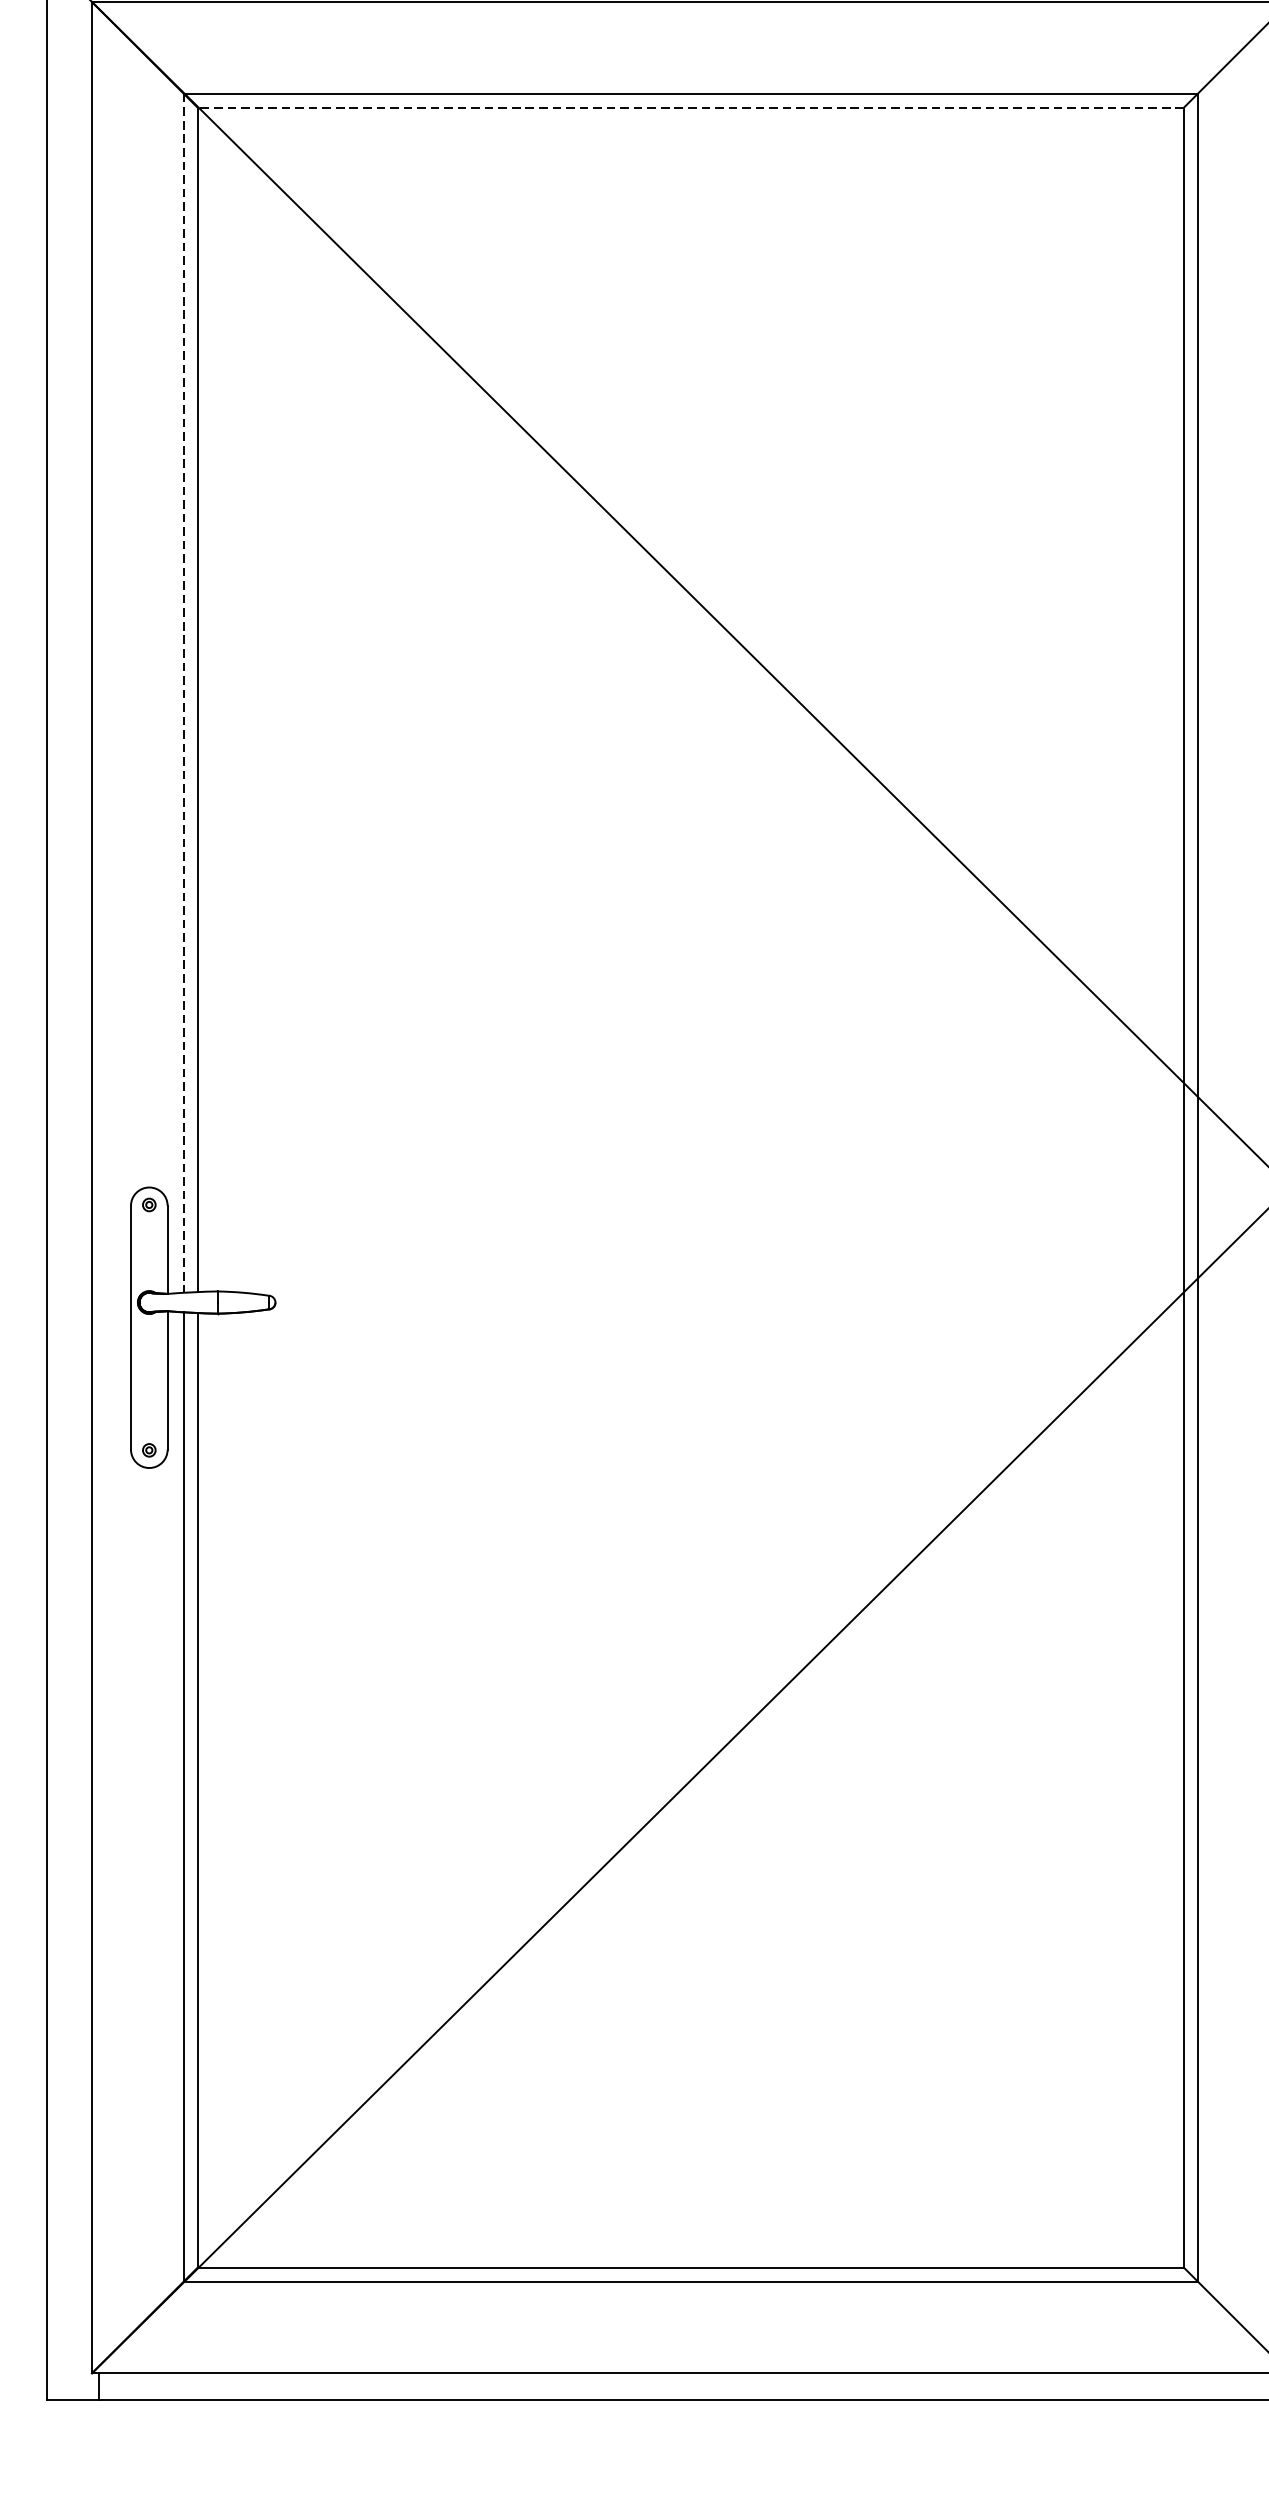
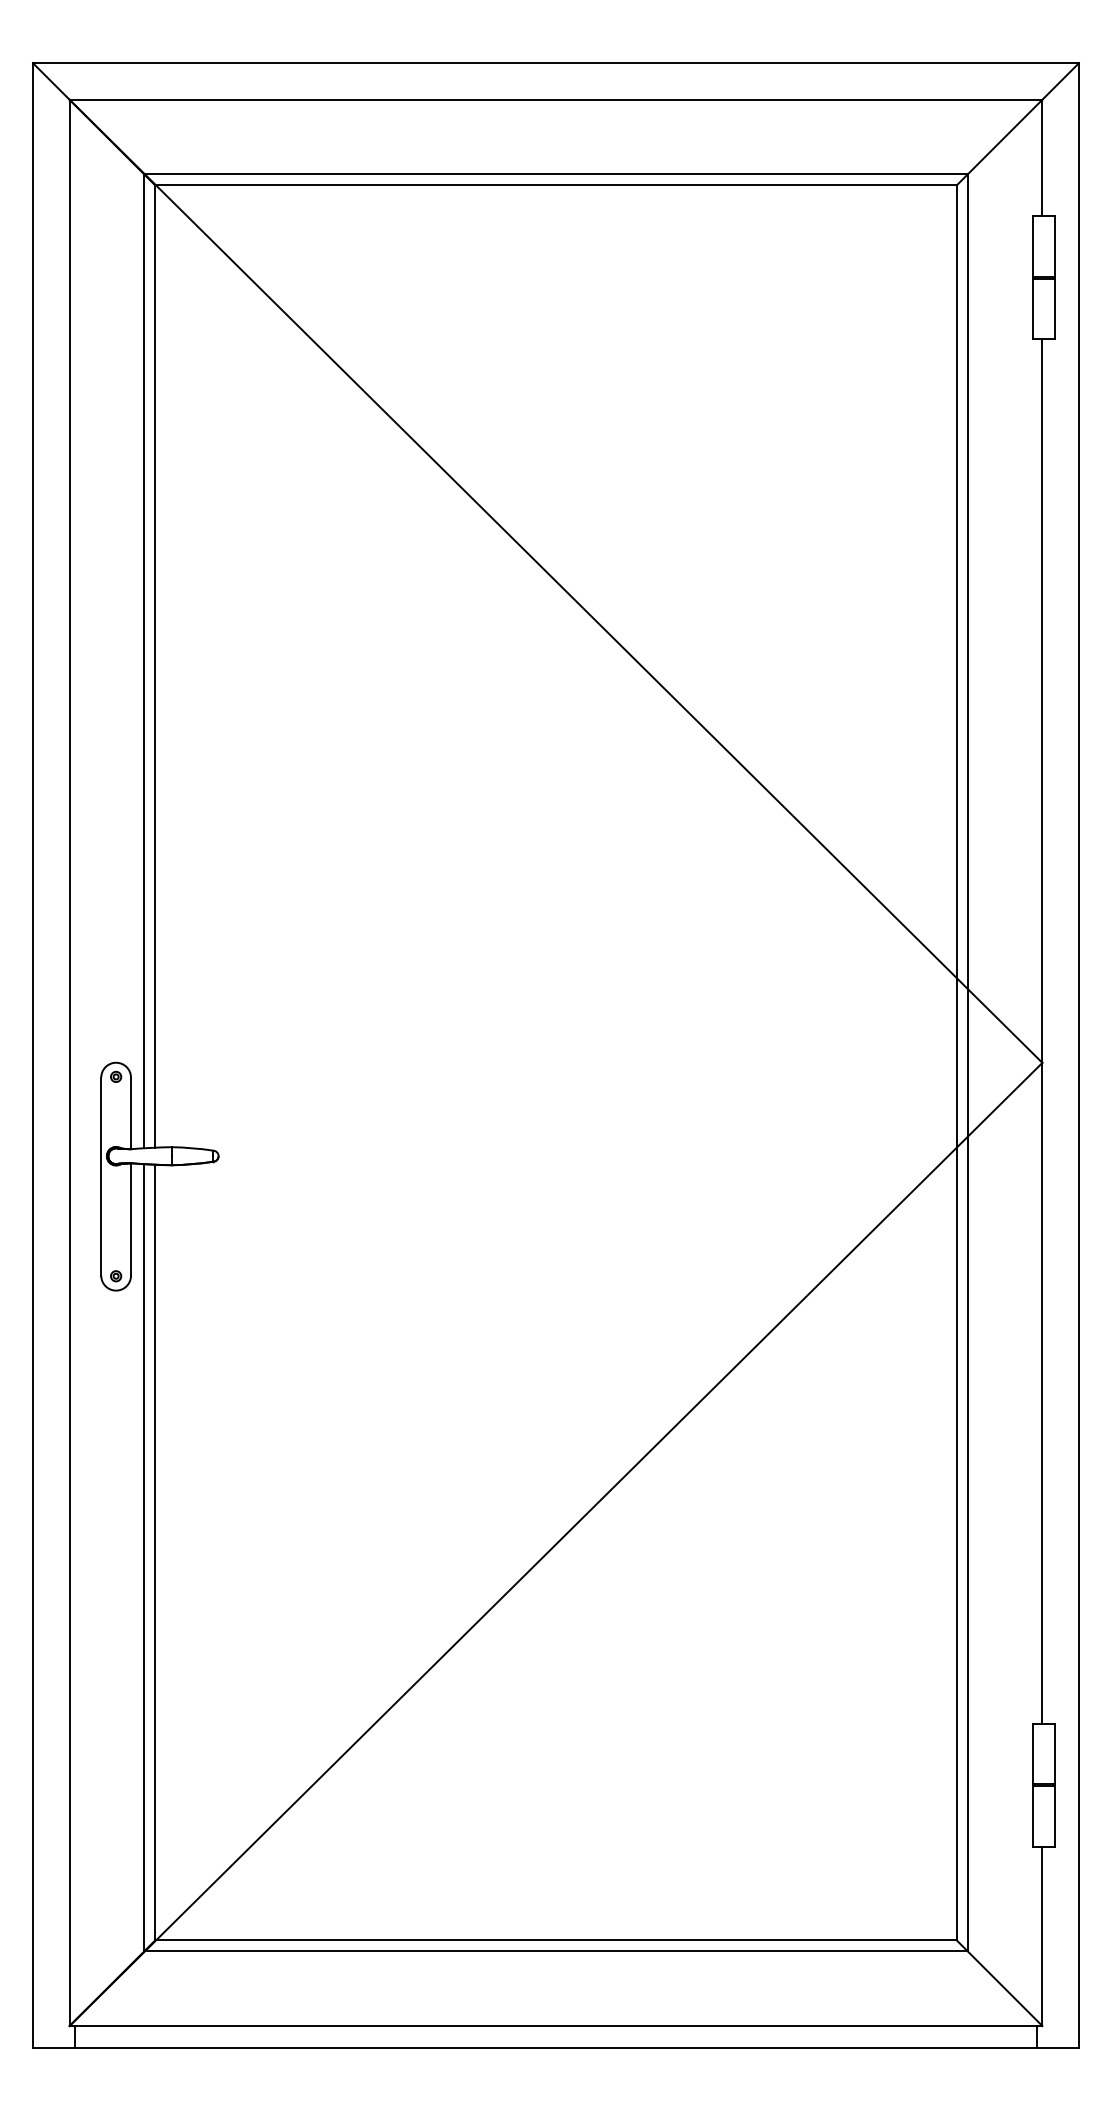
line: (691, 107) -> (556, 185), dashed -> solid
line: (184, 693) -> (144, 661), dashed -> solid

